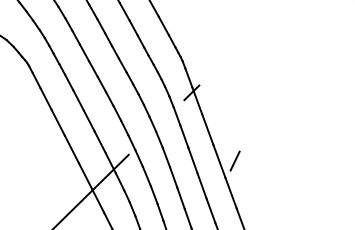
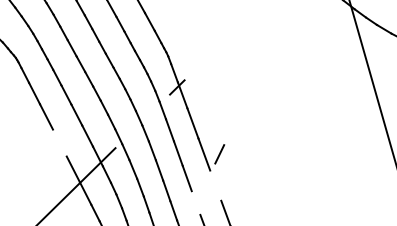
line: (71, 149) -> (59, 142), removed
line: (230, 192) -> (215, 185), removed
line: (210, 210) -> (195, 202), removed

